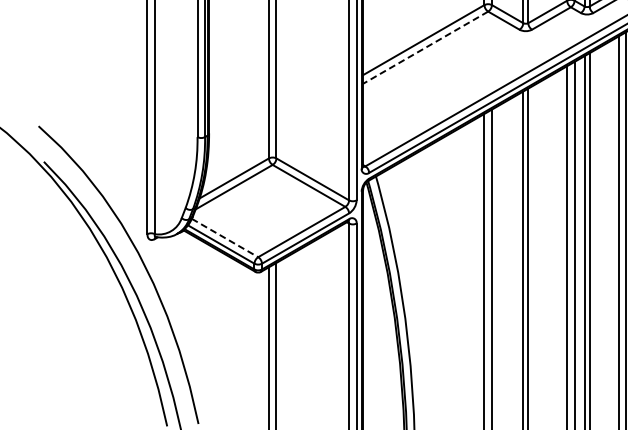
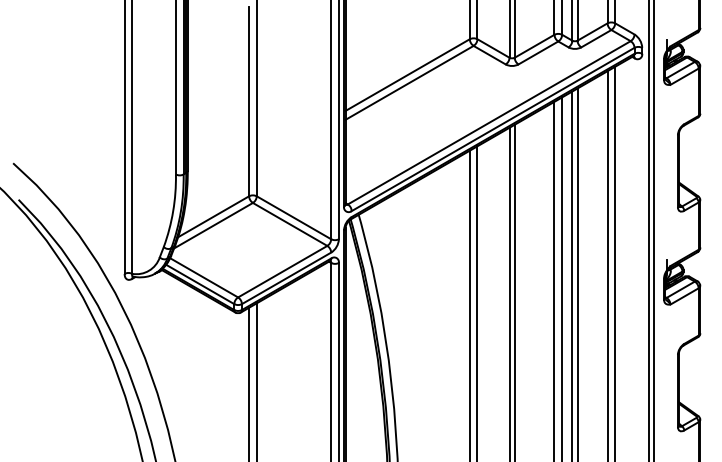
line: (425, 47) -> (409, 82), dashed -> solid
line: (225, 238) -> (204, 278), dashed -> solid

